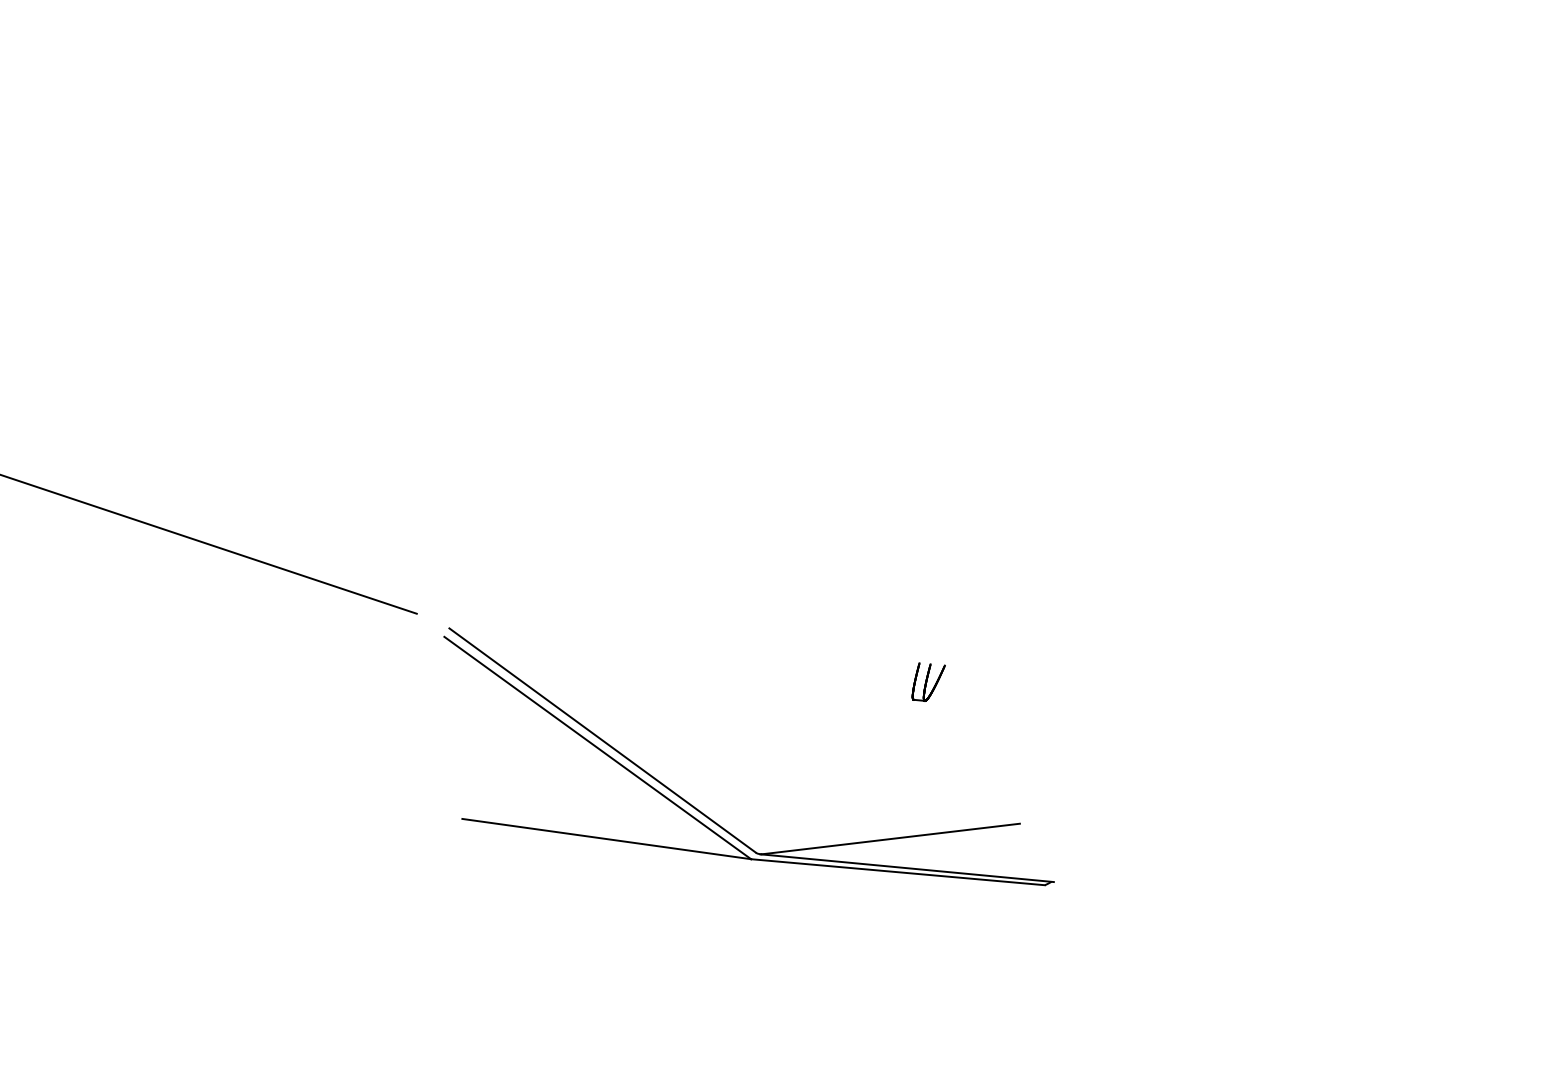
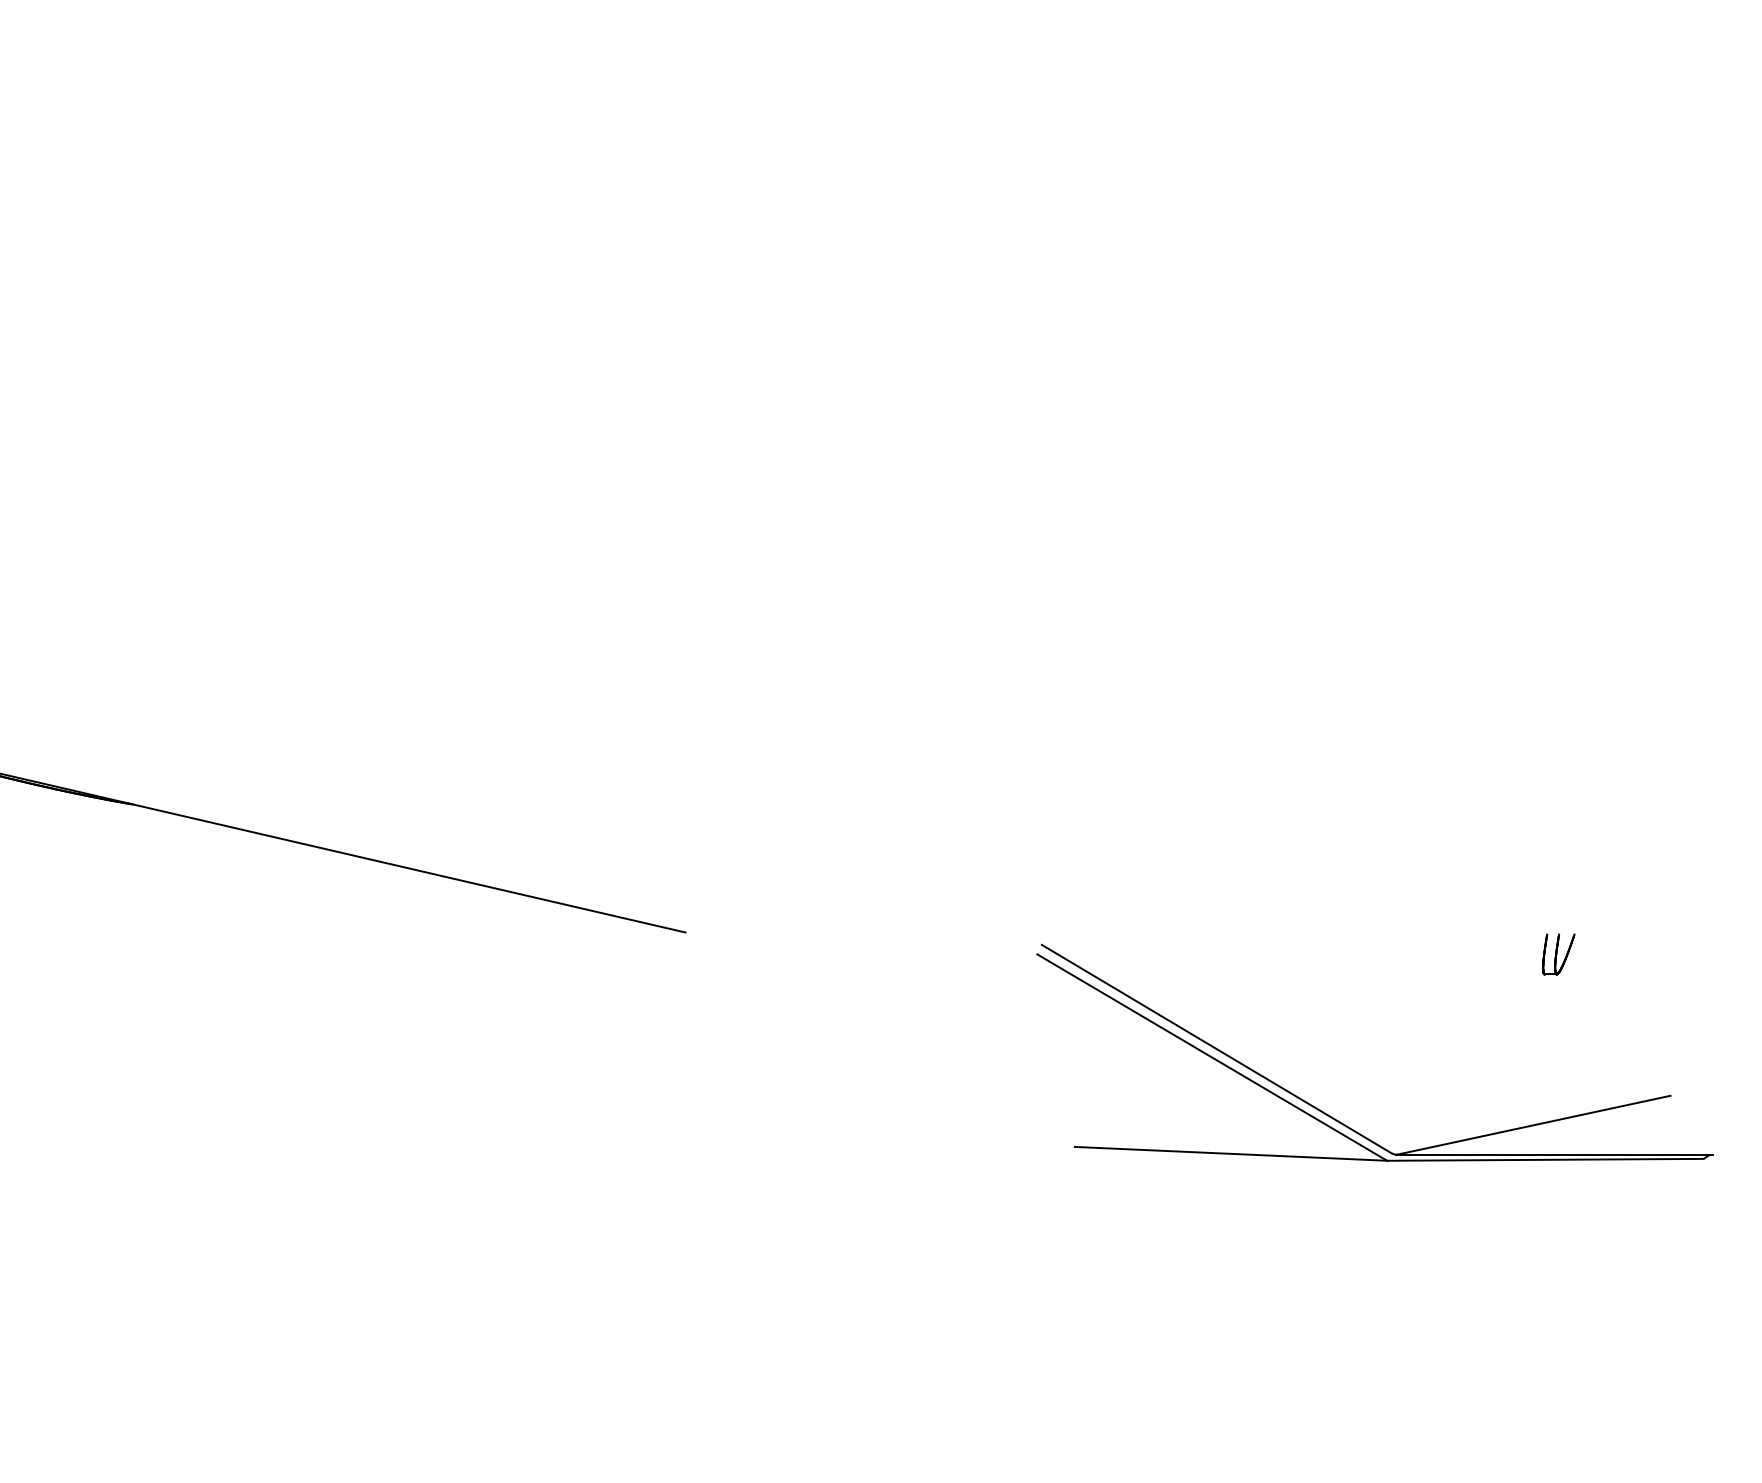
part: (702, 812) -> (1330, 1115), moved

